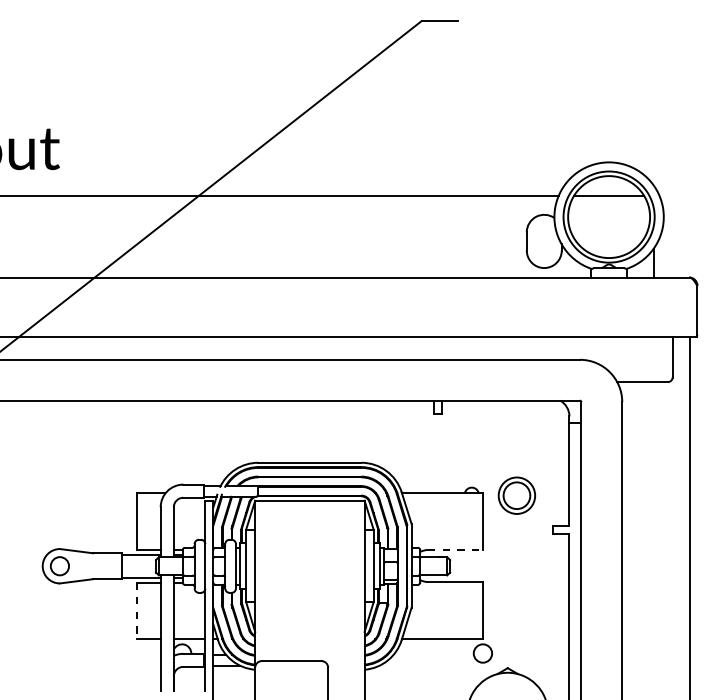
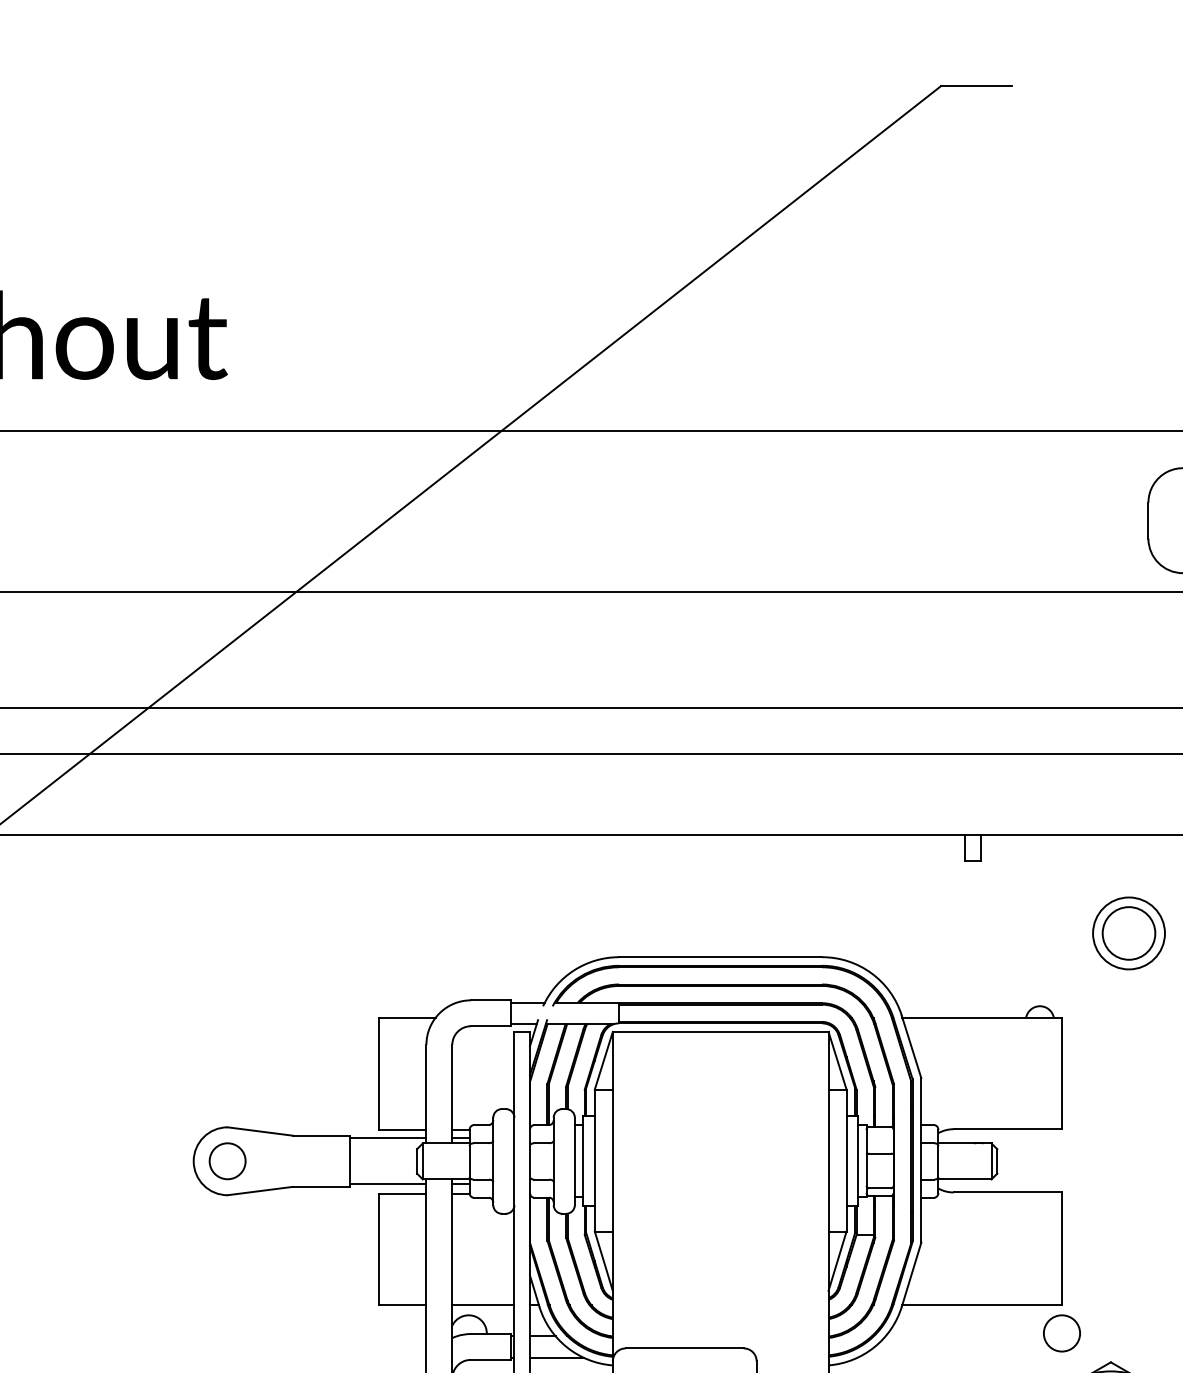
part: (516, 495) -> (1128, 932), moved
line: (455, 549) -> (1007, 1128), dashed -> solid
line: (136, 611) -> (378, 1250), dashed -> solid

